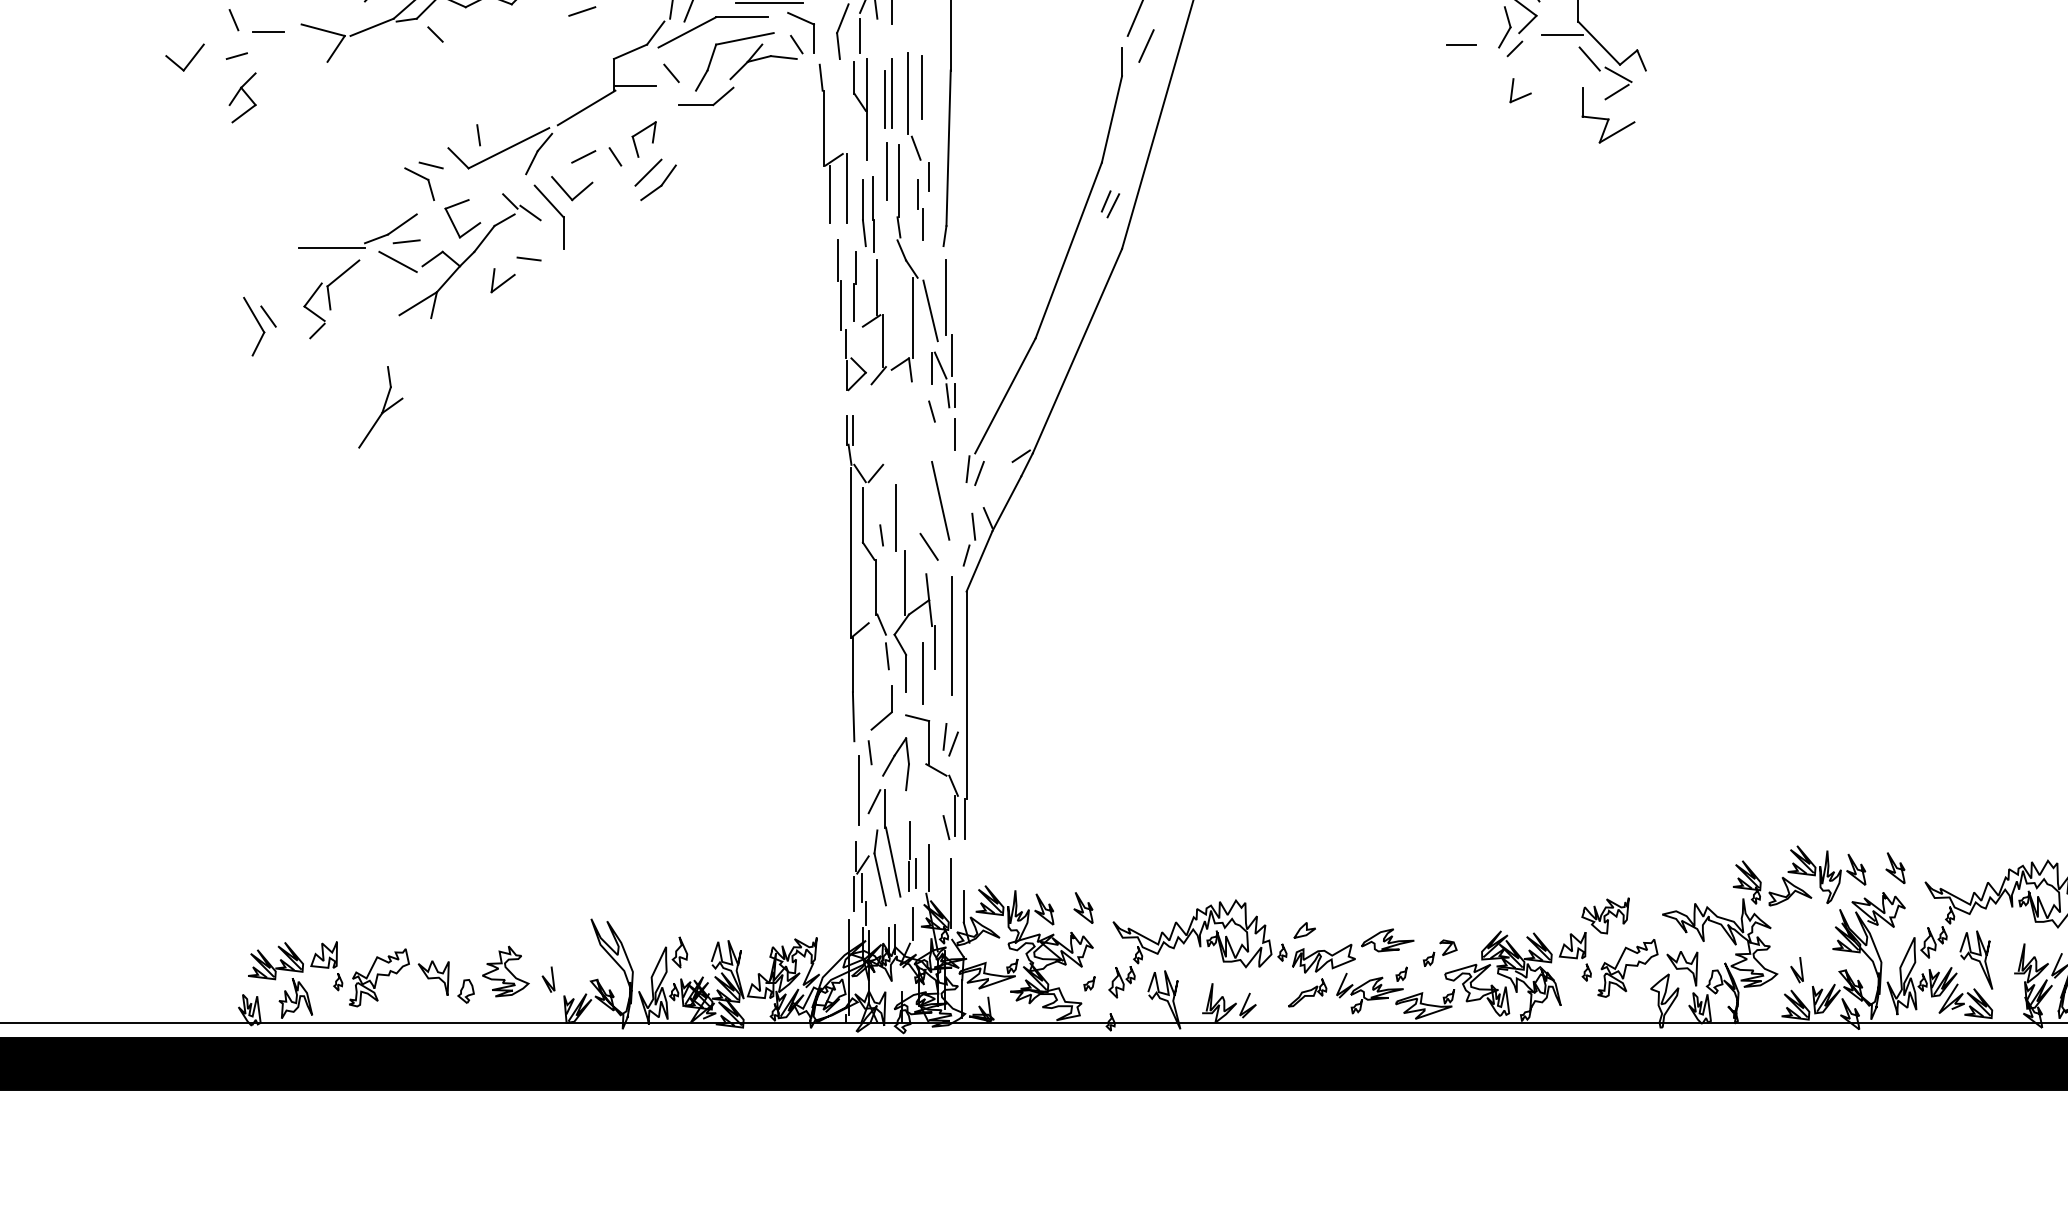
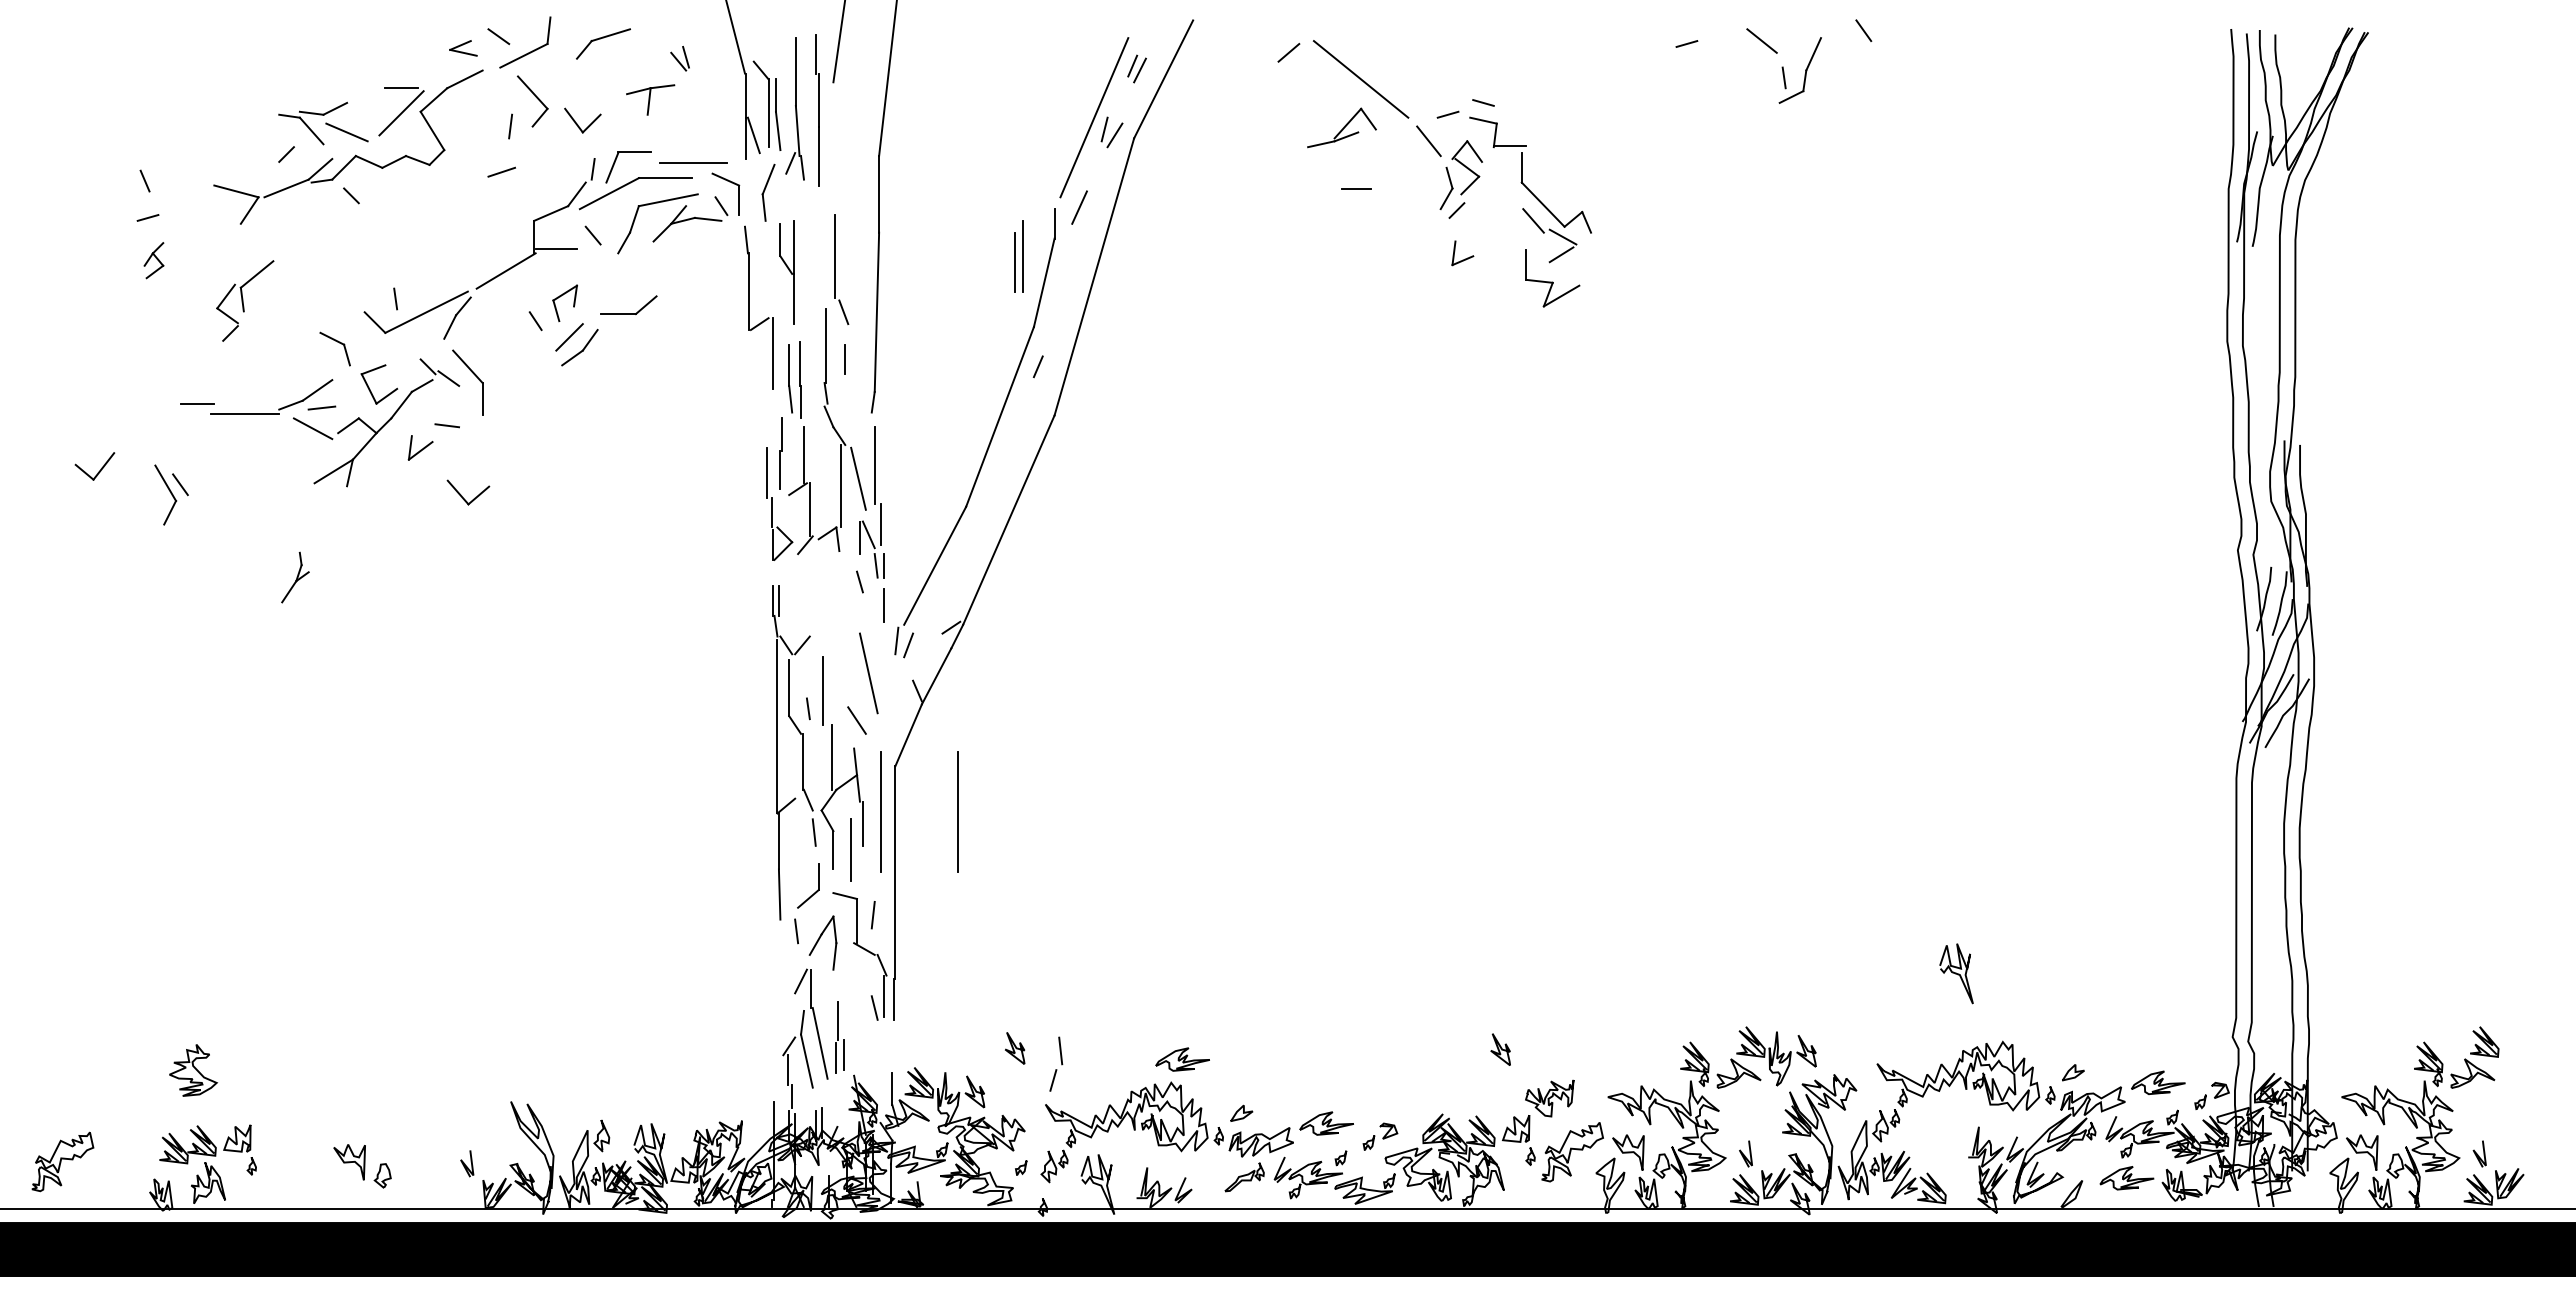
line: (268, 31) -> (197, 403), moved
line: (1562, 34) -> (1505, 195), removed
line: (860, 36) -> (786, 197), removed
line: (1461, 43) -> (1356, 188), moved
part: (189, 61) -> (99, 470), moved
line: (921, 86) -> (849, 249), removed
part: (887, 93) -> (1018, 256), moved
part: (242, 97) -> (153, 260), size x0.7
part: (706, 104) -> (628, 313), moved
line: (583, 157) -> (503, 321), removed
line: (430, 165) -> (346, 329), removed
line: (887, 170) -> (814, 335), removed
line: (929, 176) -> (857, 341), removed
part: (567, 193) -> (463, 497), moved
line: (830, 194) -> (755, 359), removed
line: (1113, 206) -> (1045, 371), removed
line: (923, 224) -> (851, 390), removed
line: (838, 259) -> (764, 426), removed
part: (332, 298) -> (245, 300), moved
part: (380, 407) -> (295, 577), size x0.6
part: (969, 539) -> (1056, 1063), moved
line: (1027, 635) -> (957, 811), added
line: (953, 744) -> (881, 922), removed
line: (858, 789) -> (784, 969), removed
line: (855, 856) -> (781, 1037), removed
line: (929, 867) -> (857, 1048), removed
part: (1895, 868) -> (1500, 1049), moved
part: (1246, 877) -> (1182, 1059), added
line: (854, 893) -> (780, 1075), removed
line: (951, 893) -> (879, 1075), removed
part: (1083, 908) -> (1015, 1048), moved
line: (913, 923) -> (840, 1106), removed
curve: (1976, 959) -> (1956, 973), moved
part: (505, 971) -> (193, 1070), moved
part: (378, 977) -> (62, 1161), moved

